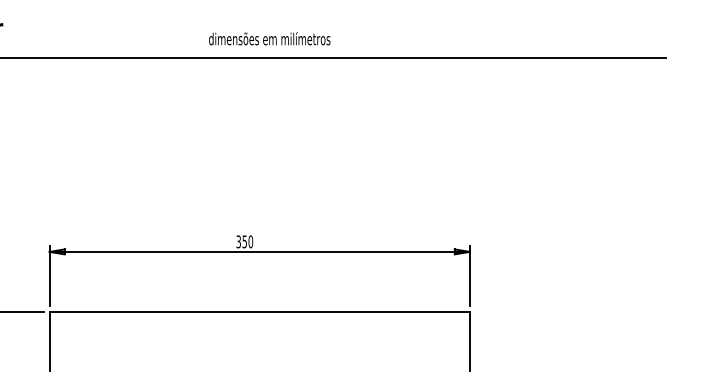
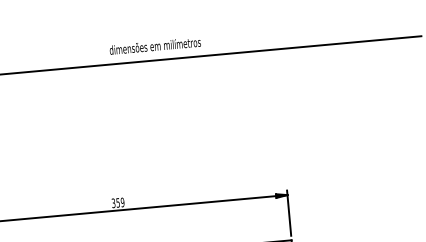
text: (269, 38) -> (155, 45), moved
text: (250, 241) -> (122, 202), 350 -> 359

